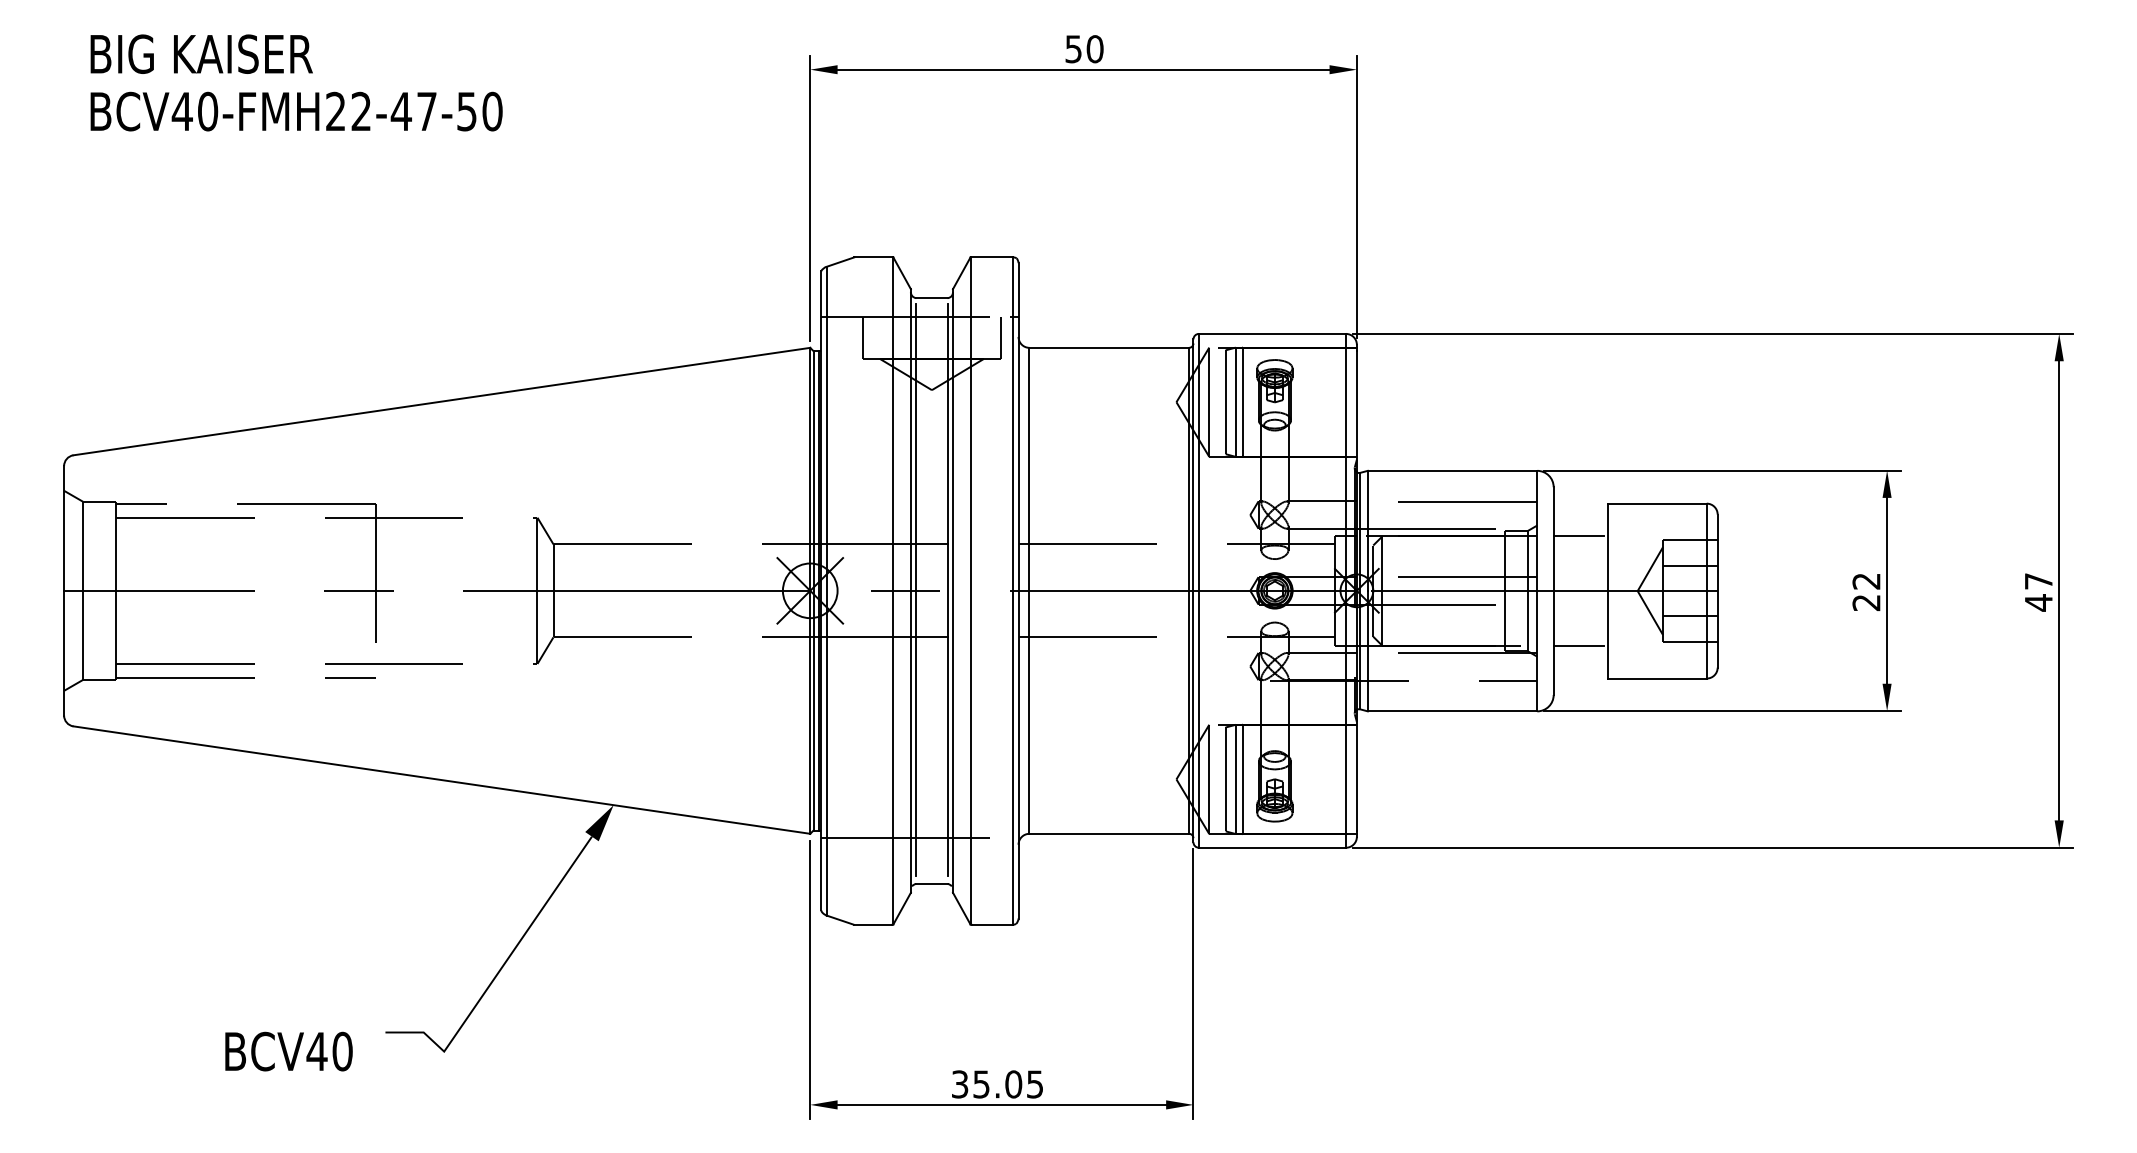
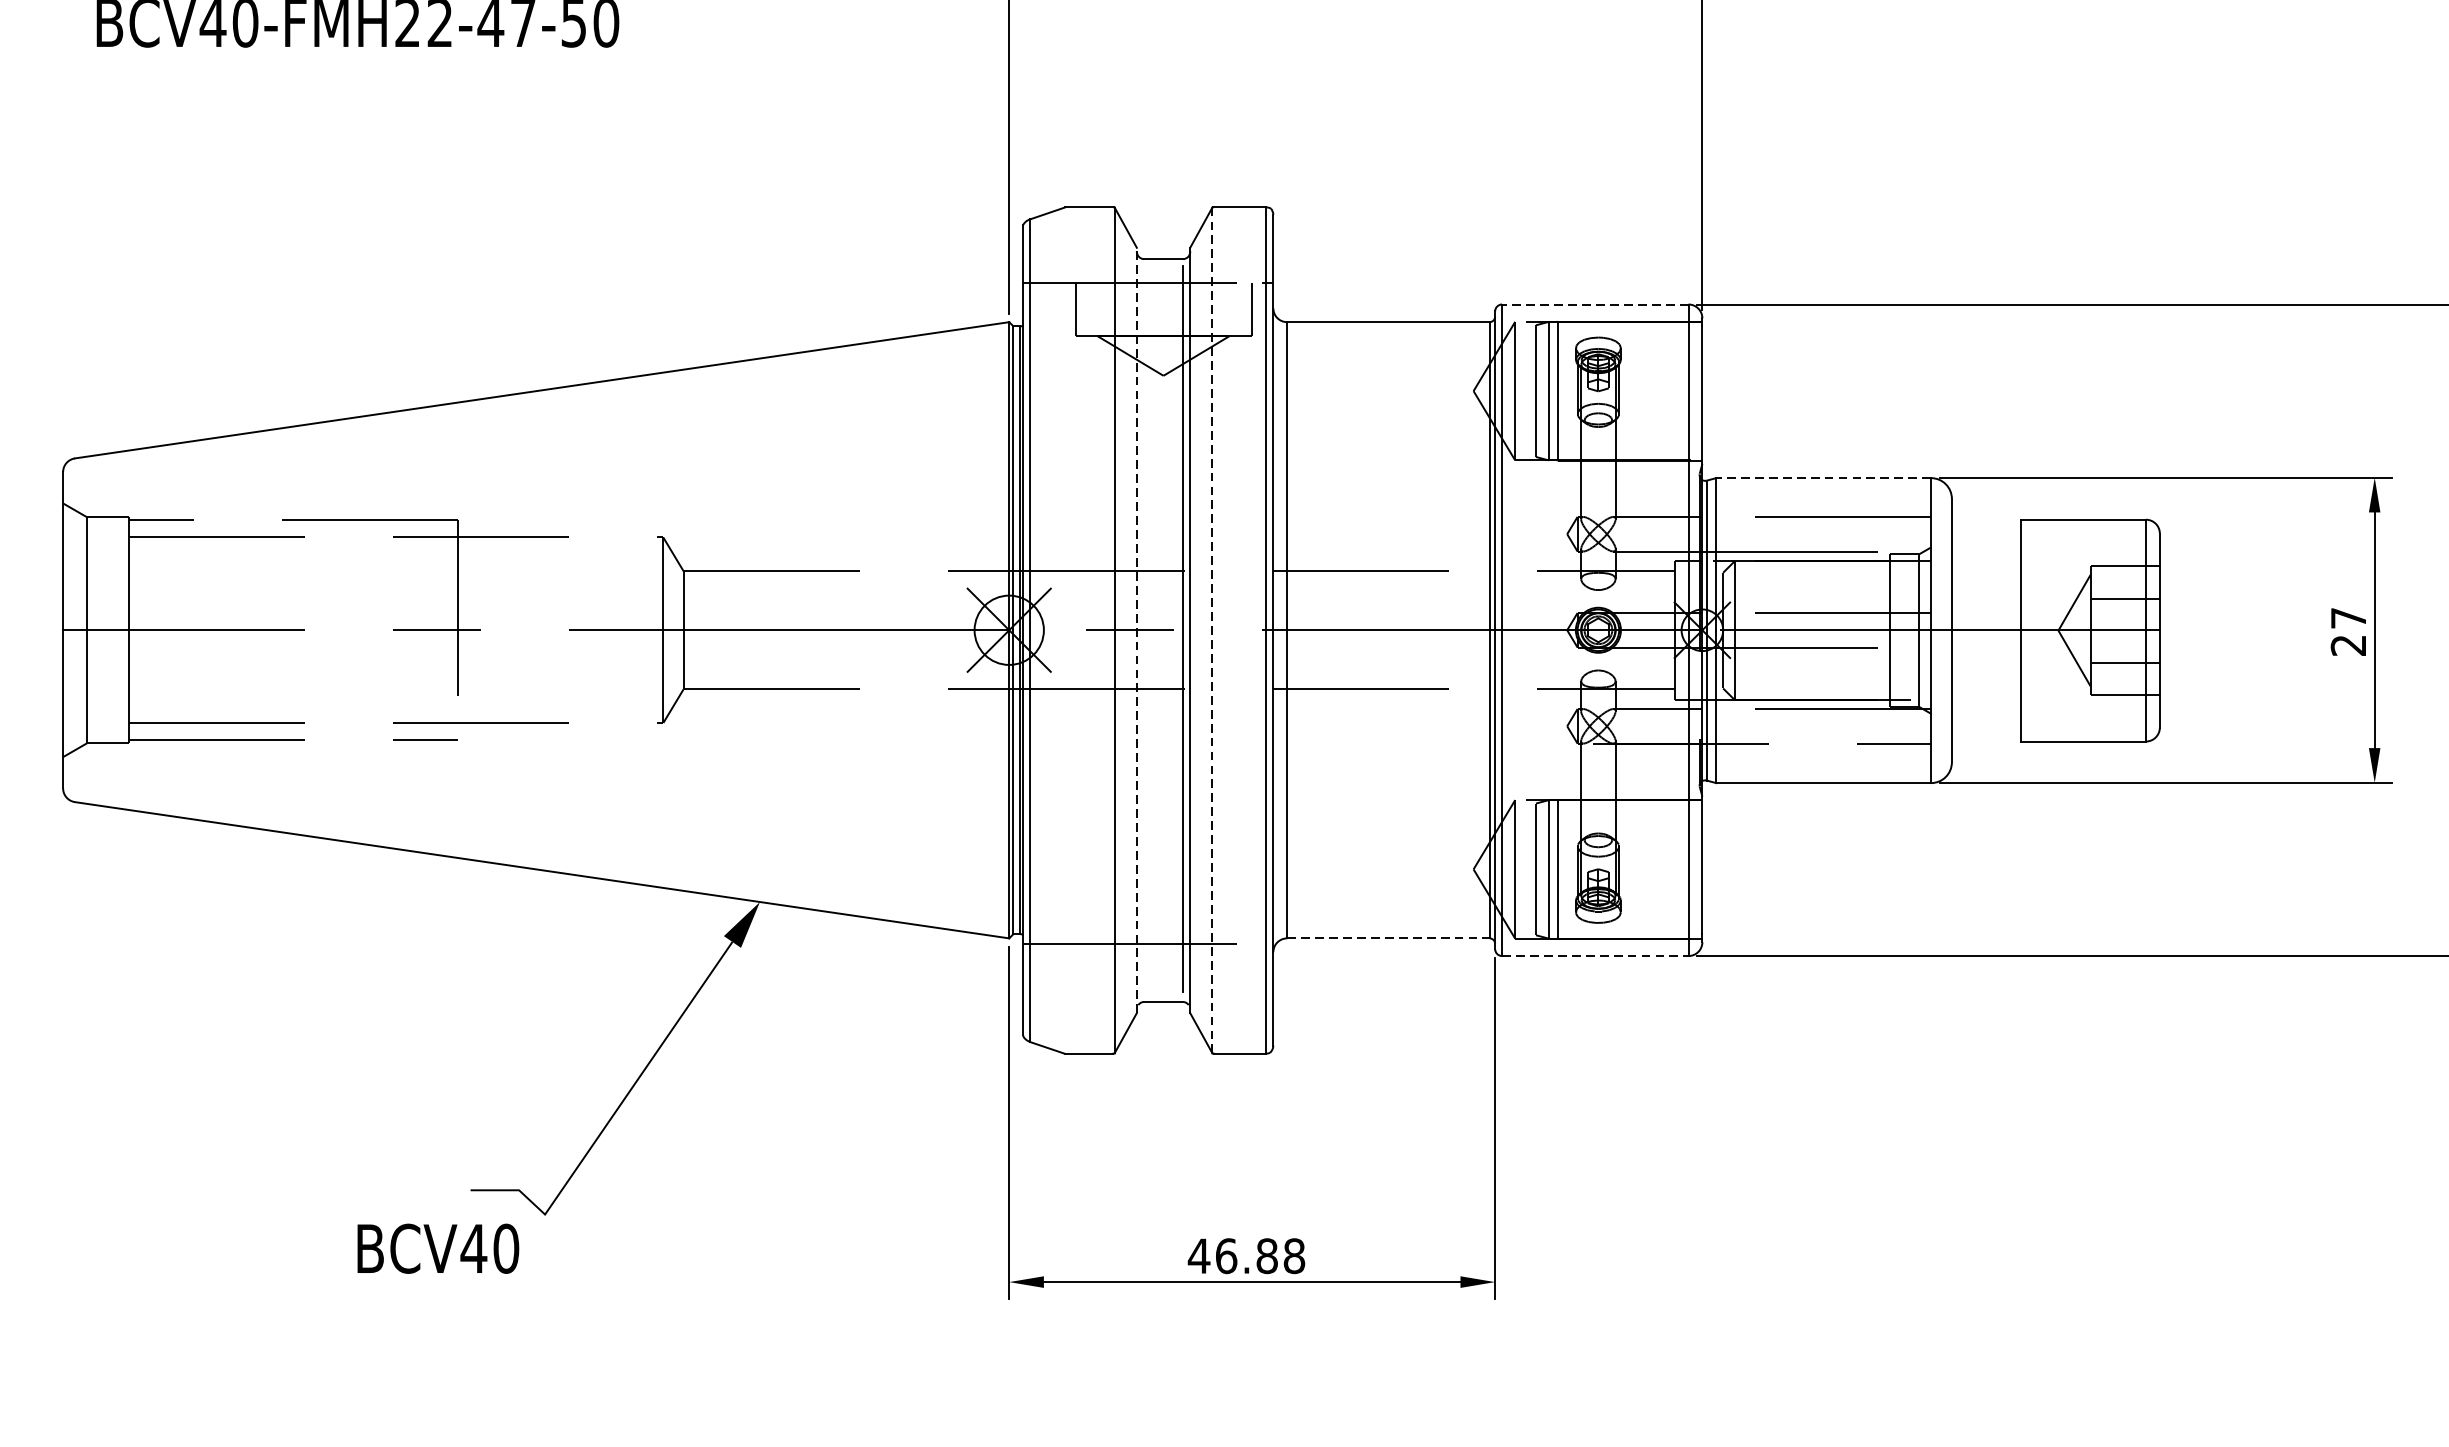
line: (1272, 333) -> (1595, 303), solid -> dashed
line: (1452, 470) -> (1823, 477), solid -> dashed
line: (1578, 536) -> (1983, 561), removed
text: (1866, 581) -> (2348, 618), 22 -> 27
line: (916, 589) -> (1143, 628), removed
line: (910, 590) -> (1136, 629), solid -> dashed
line: (970, 590) -> (1212, 629), solid -> dashed
line: (1578, 645) -> (1983, 699), removed
line: (1109, 833) -> (1388, 937), solid -> dashed
line: (1272, 847) -> (1595, 955), solid -> dashed
text: (288, 1051) -> (437, 1248), moved
text: (997, 1084) -> (1246, 1256), 35.05 -> 46.88

